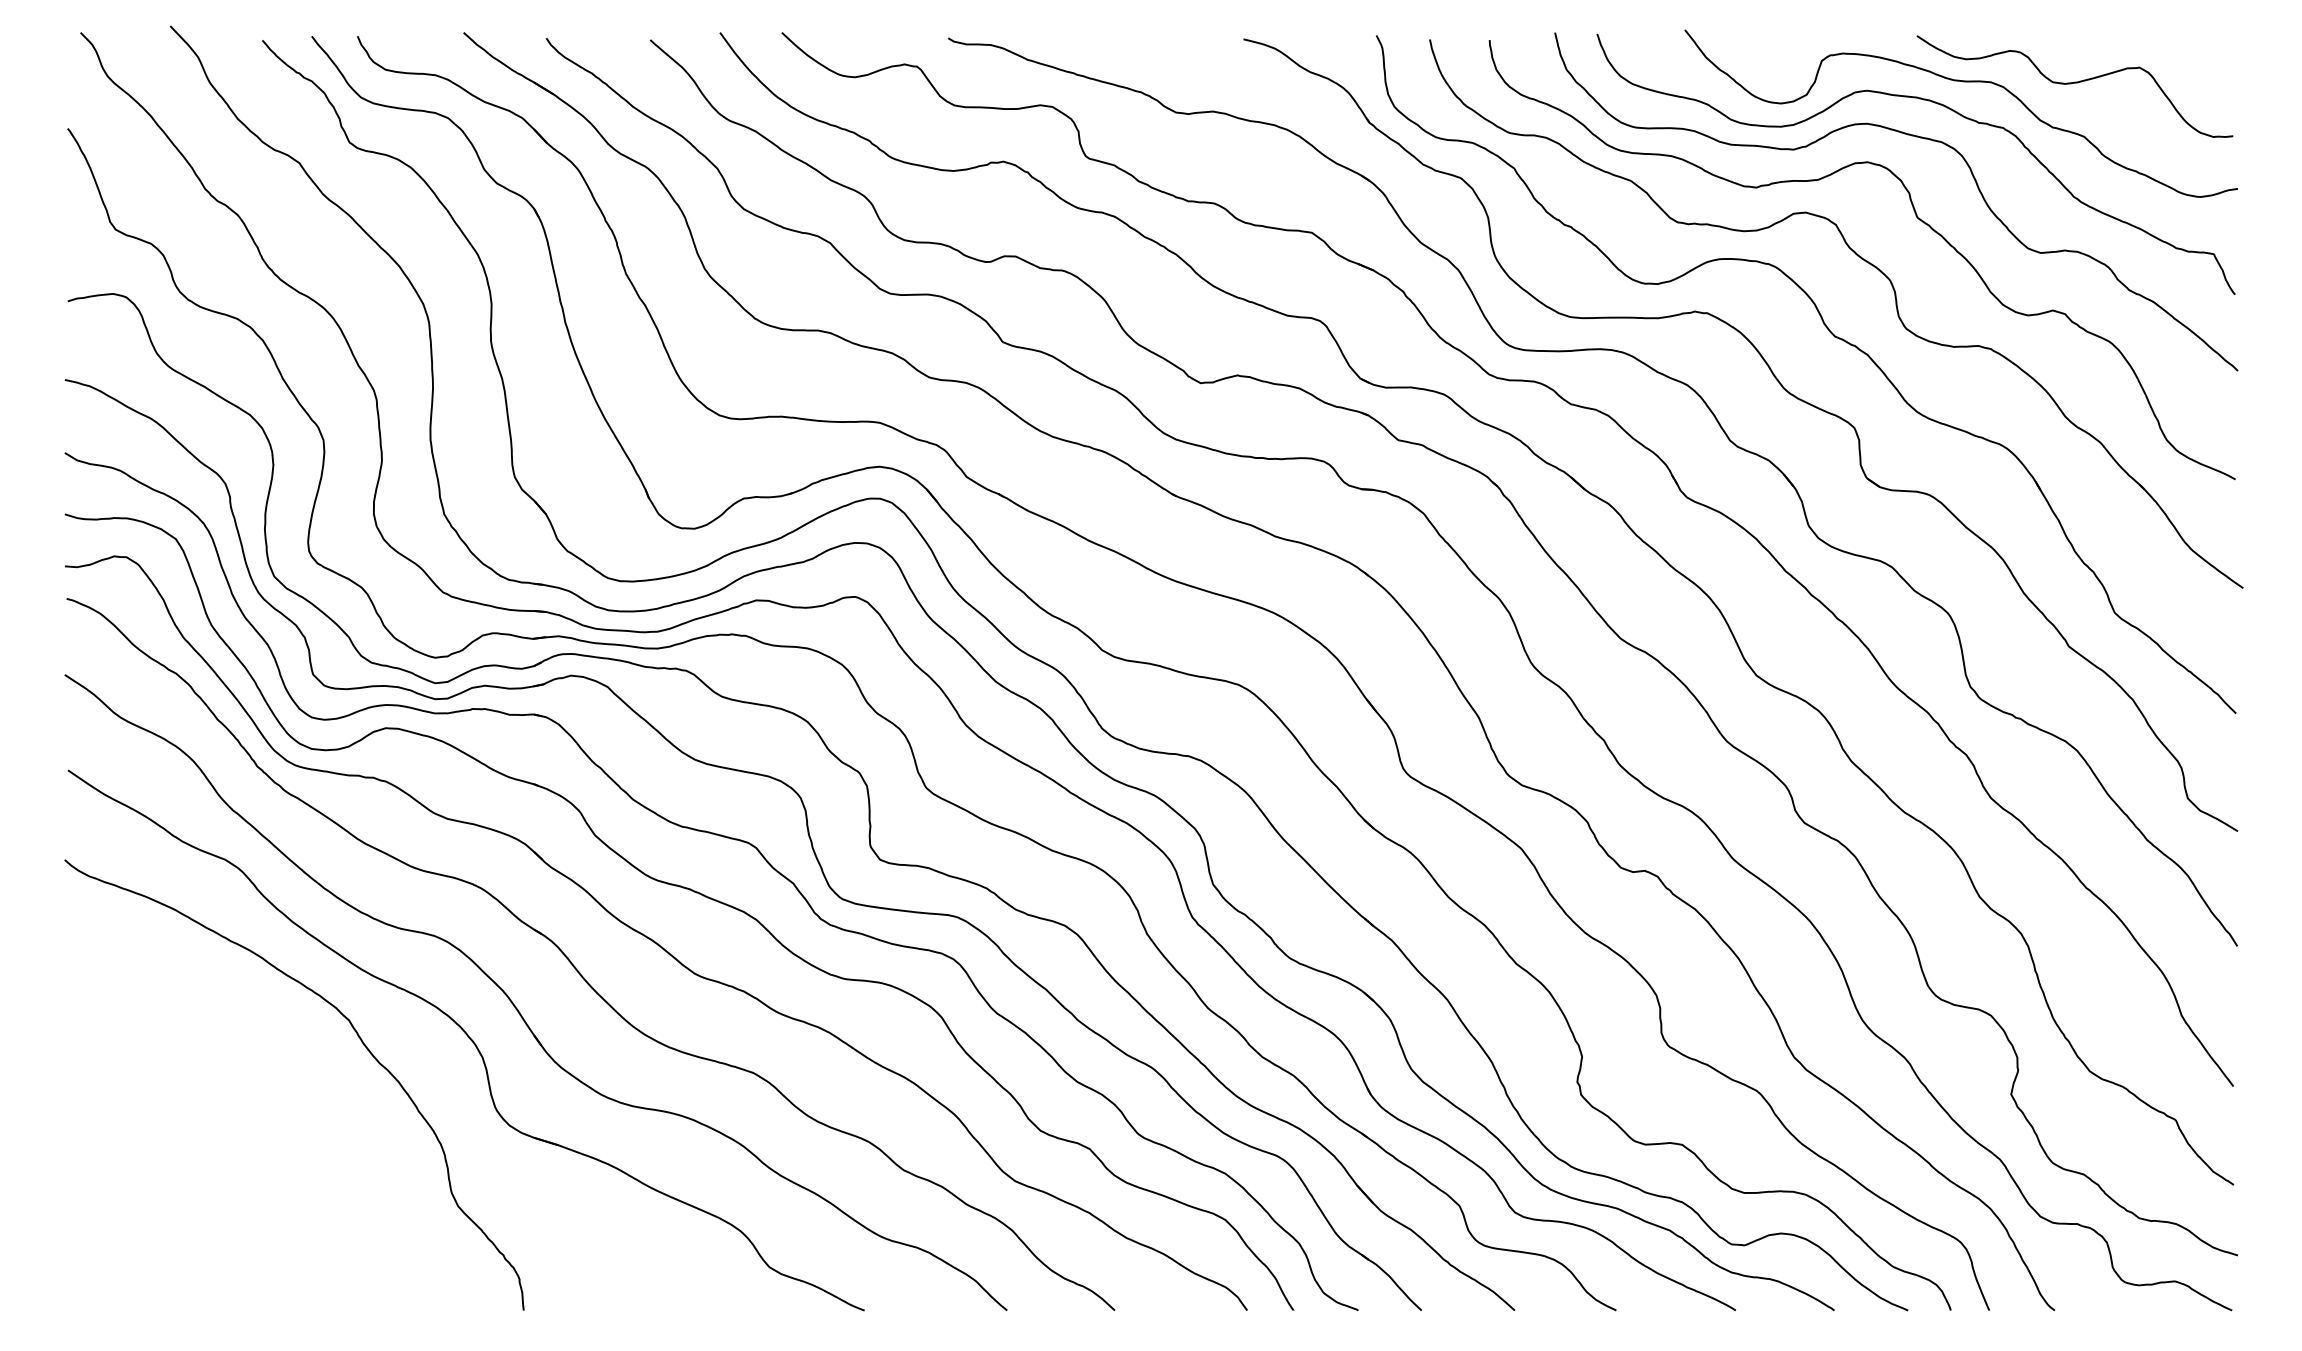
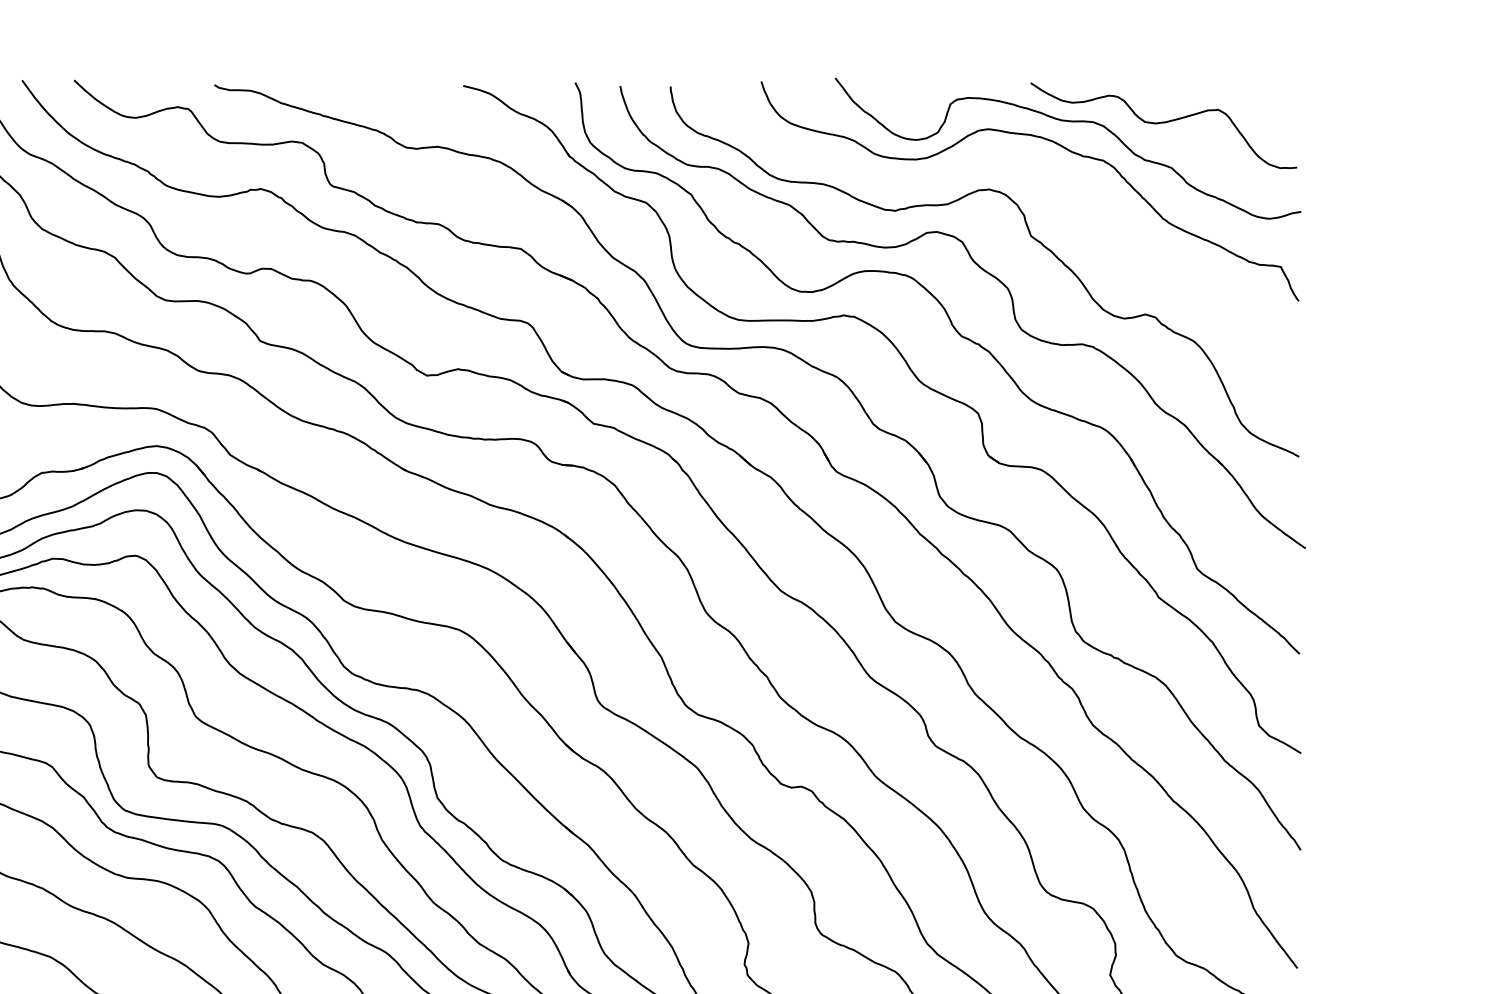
curve: (1911, 136) -> (1026, 167), removed

